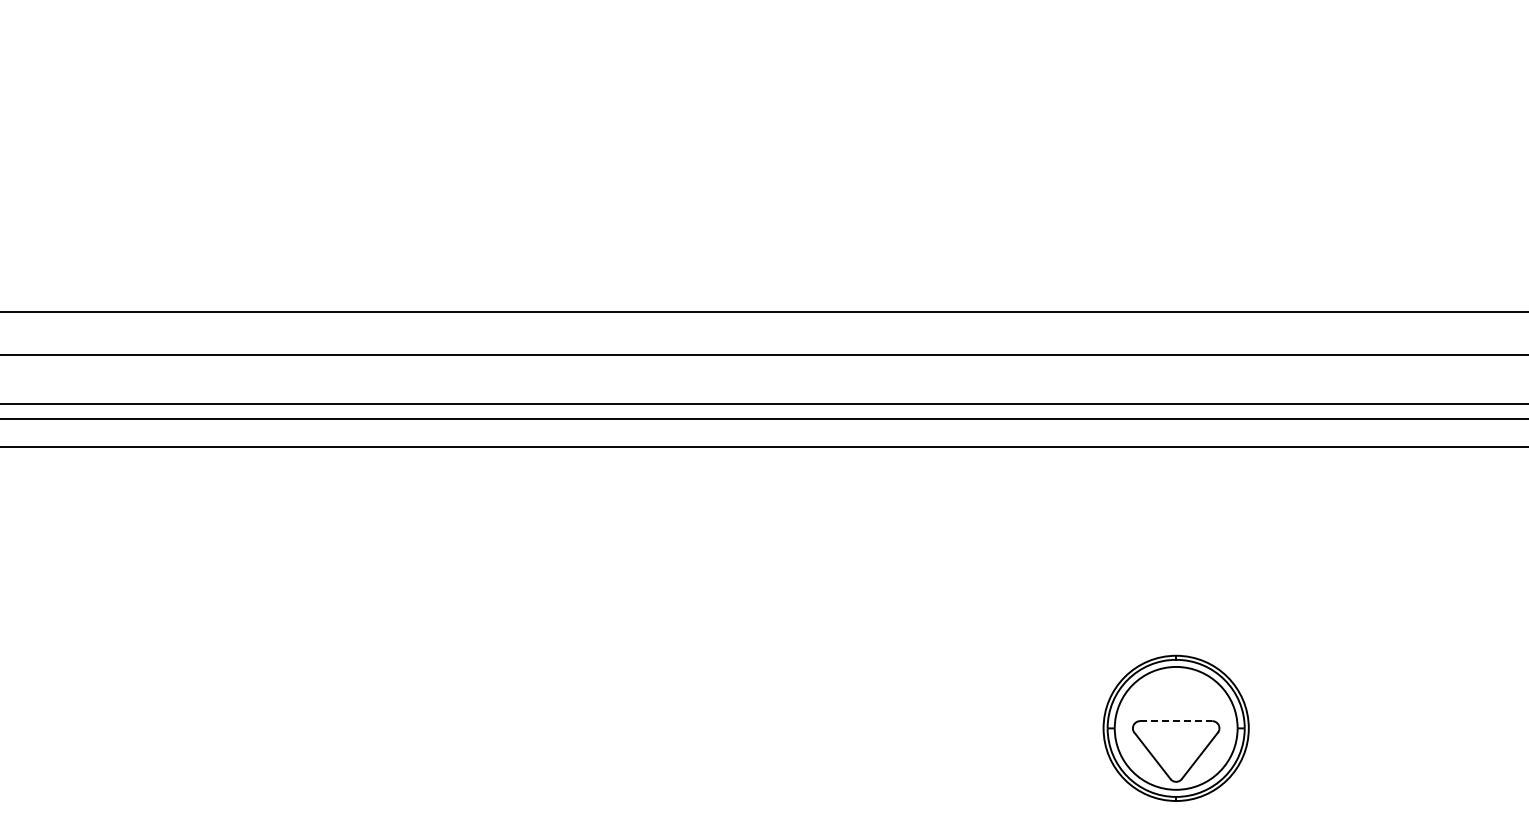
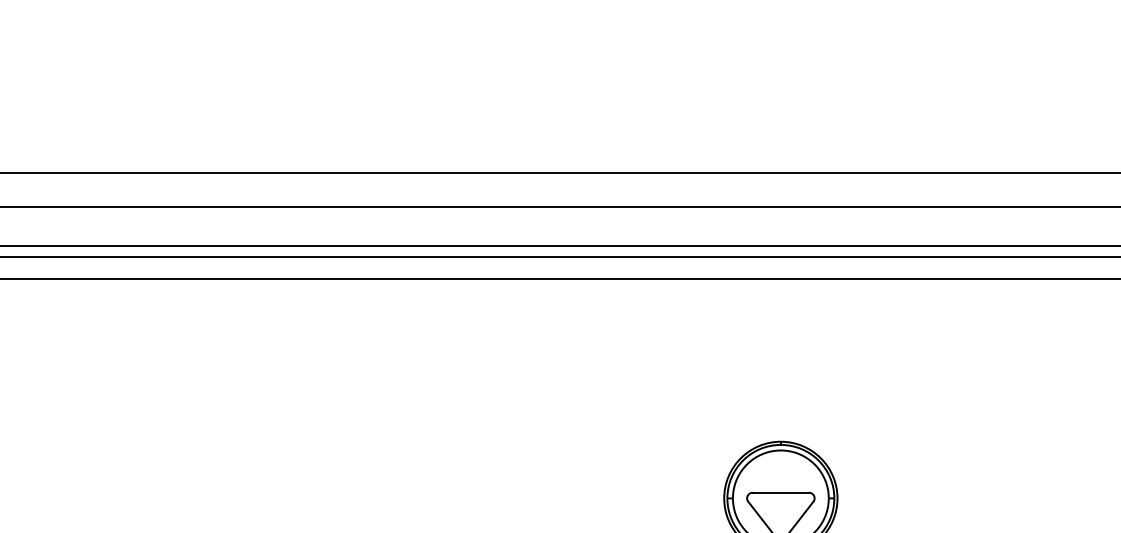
line: (1176, 721) -> (781, 493), dashed -> solid

